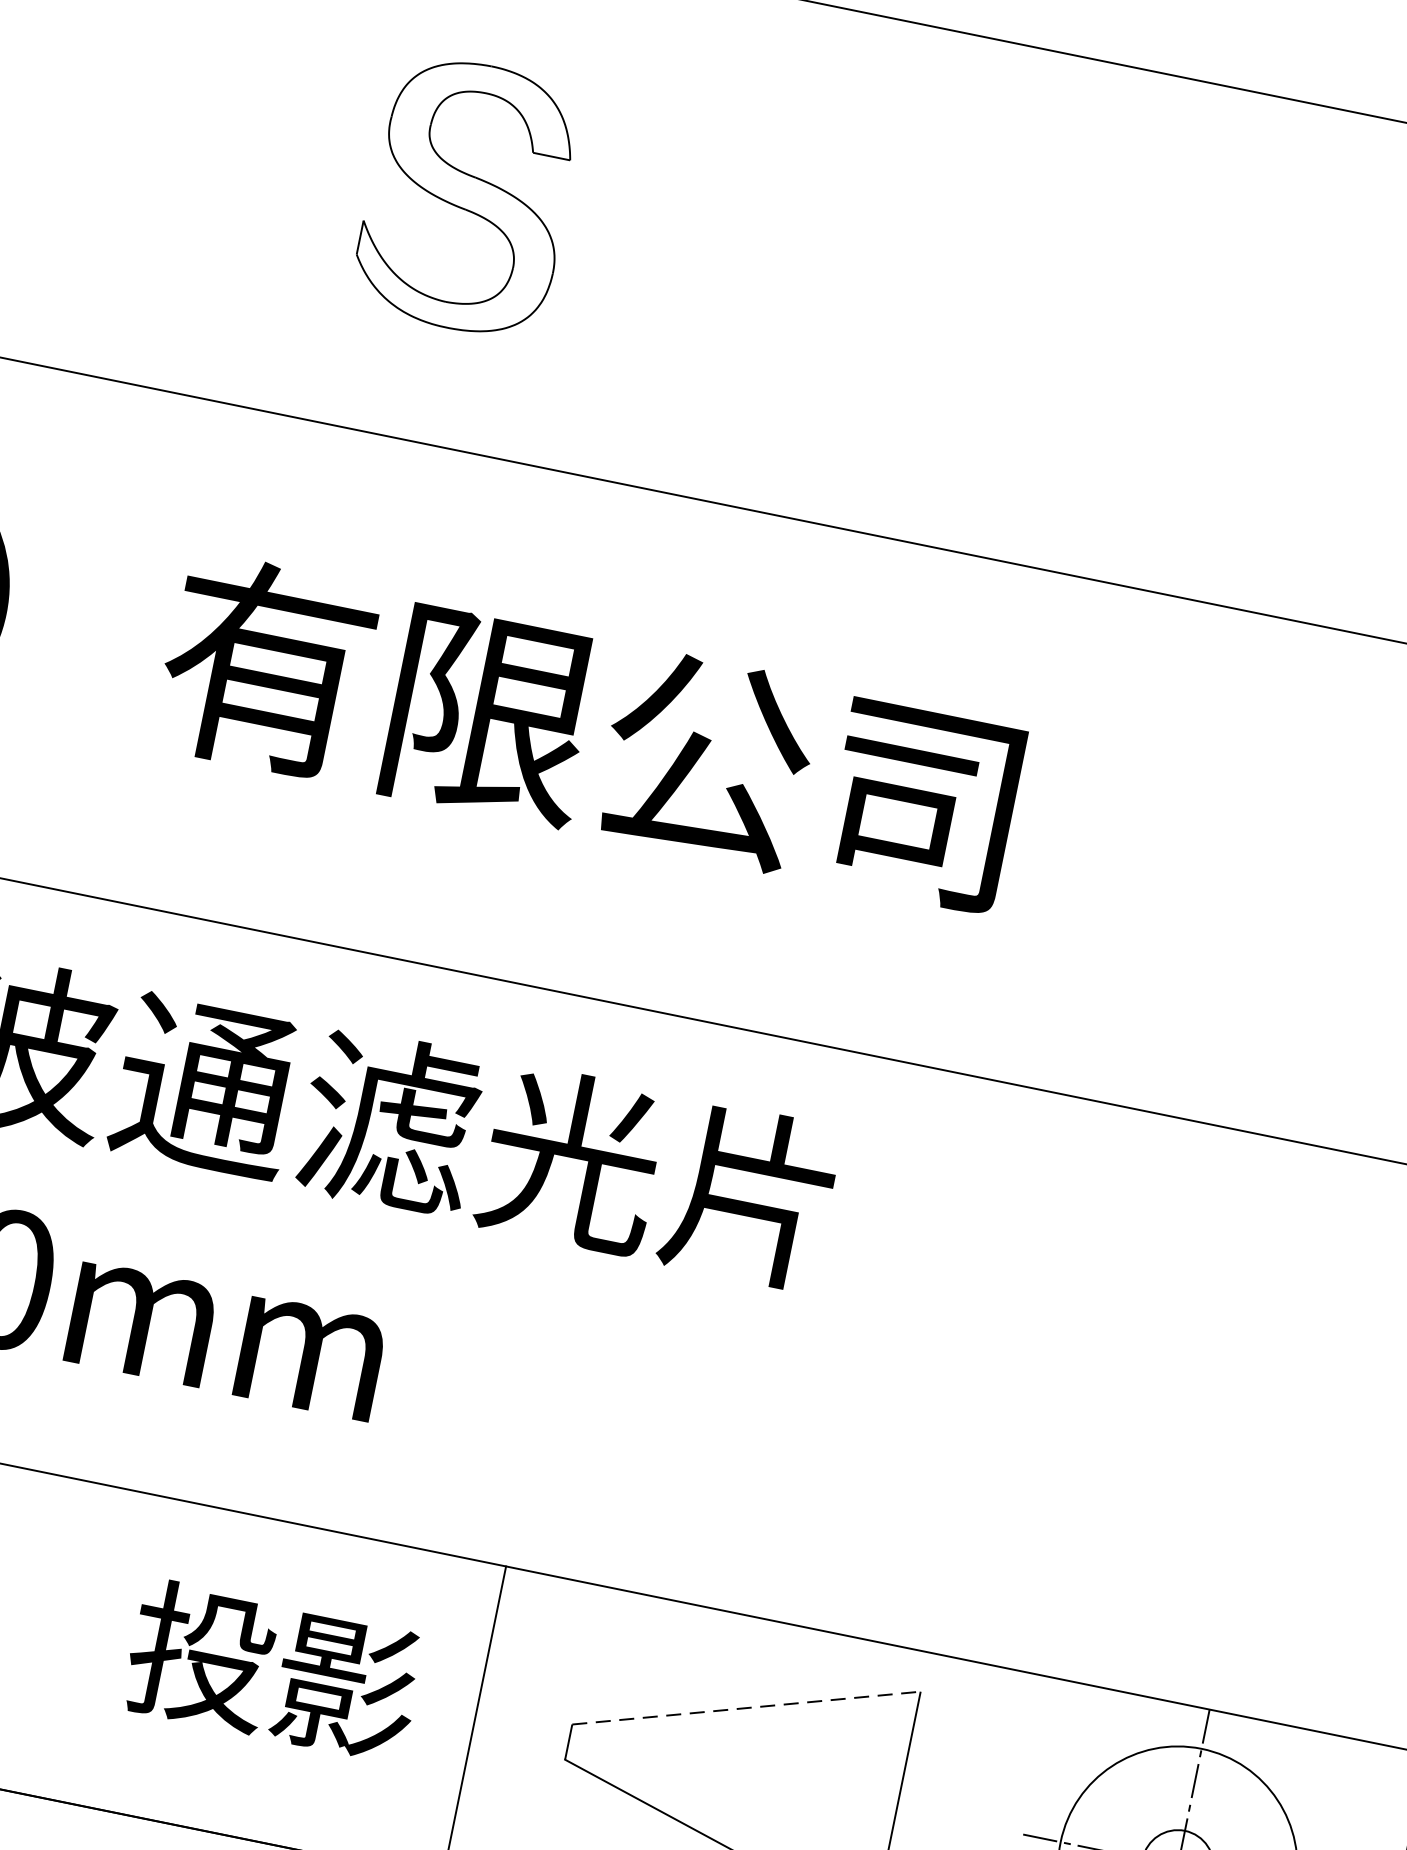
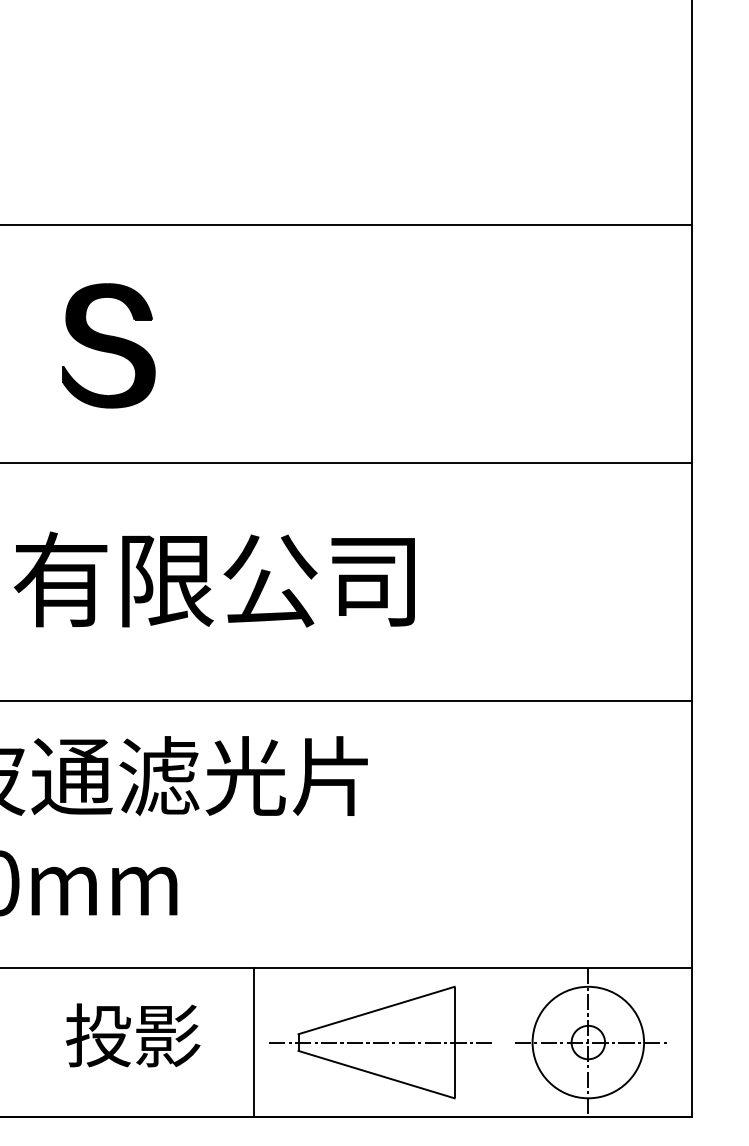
fill: (467, 195) -> (108, 345), added
text: (274, 1671) -> (133, 1035), moved
line: (746, 1708) -> (376, 1010), dashed -> solid
line: (741, 1777) -> (380, 1042), added

